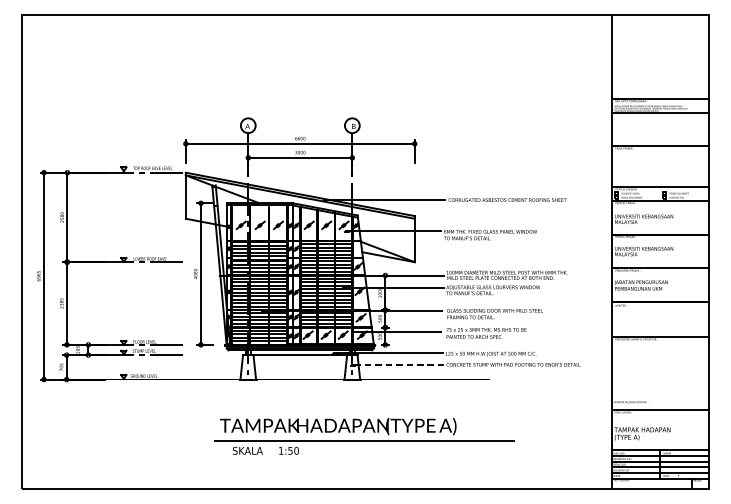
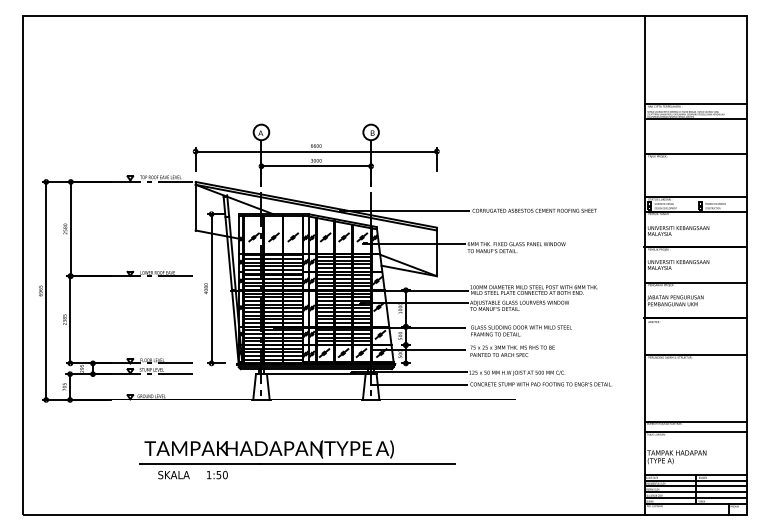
line: (399, 364) -> (420, 384), dashed -> solid
line: (660, 400) -> (695, 421), added
part: (365, 436) -> (297, 459), moved

